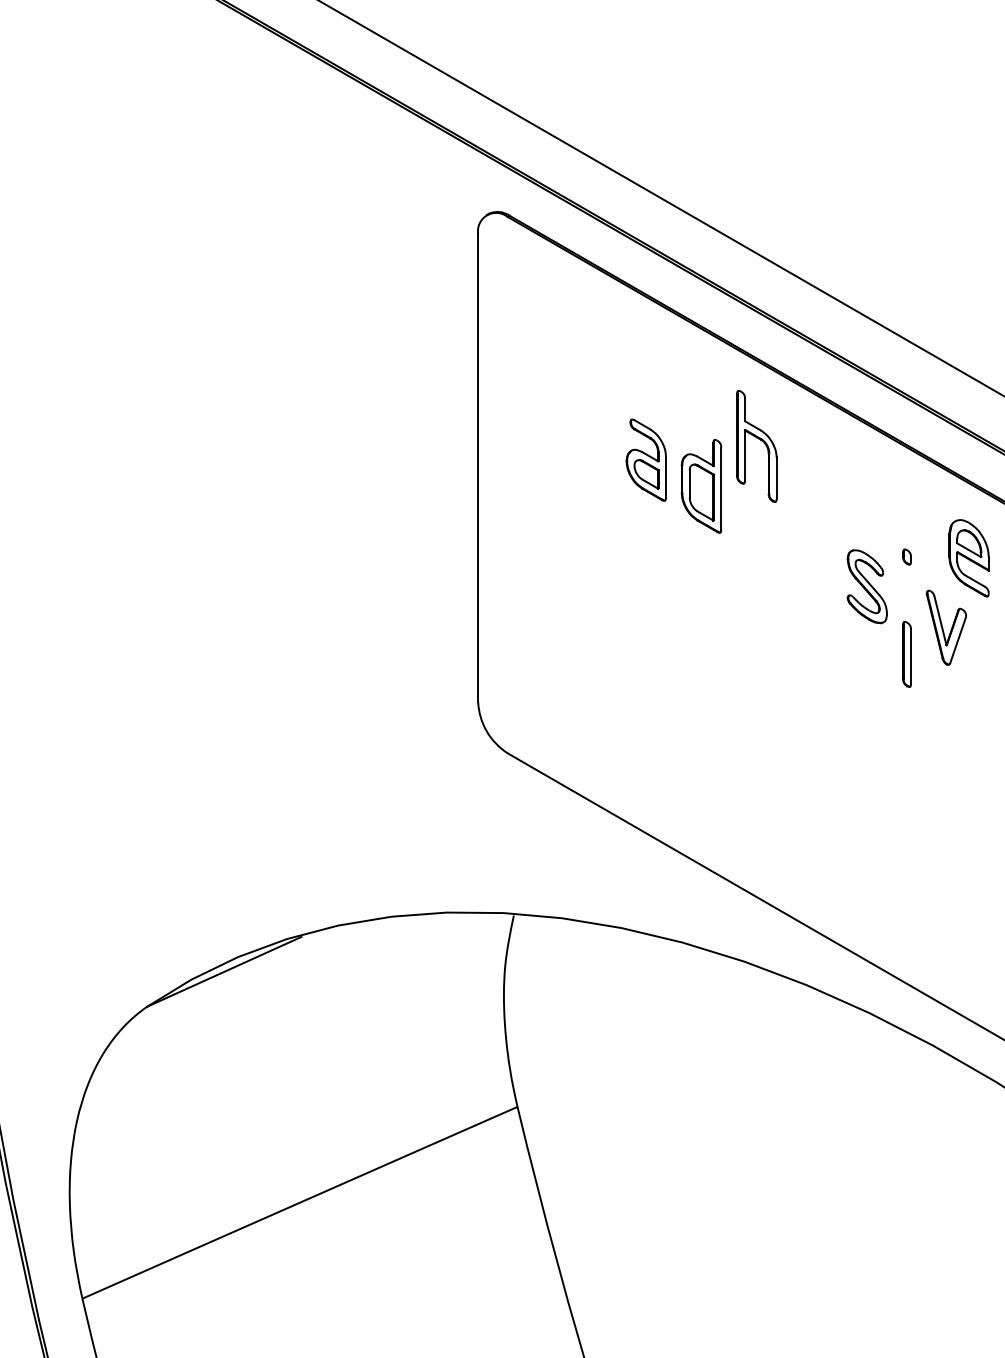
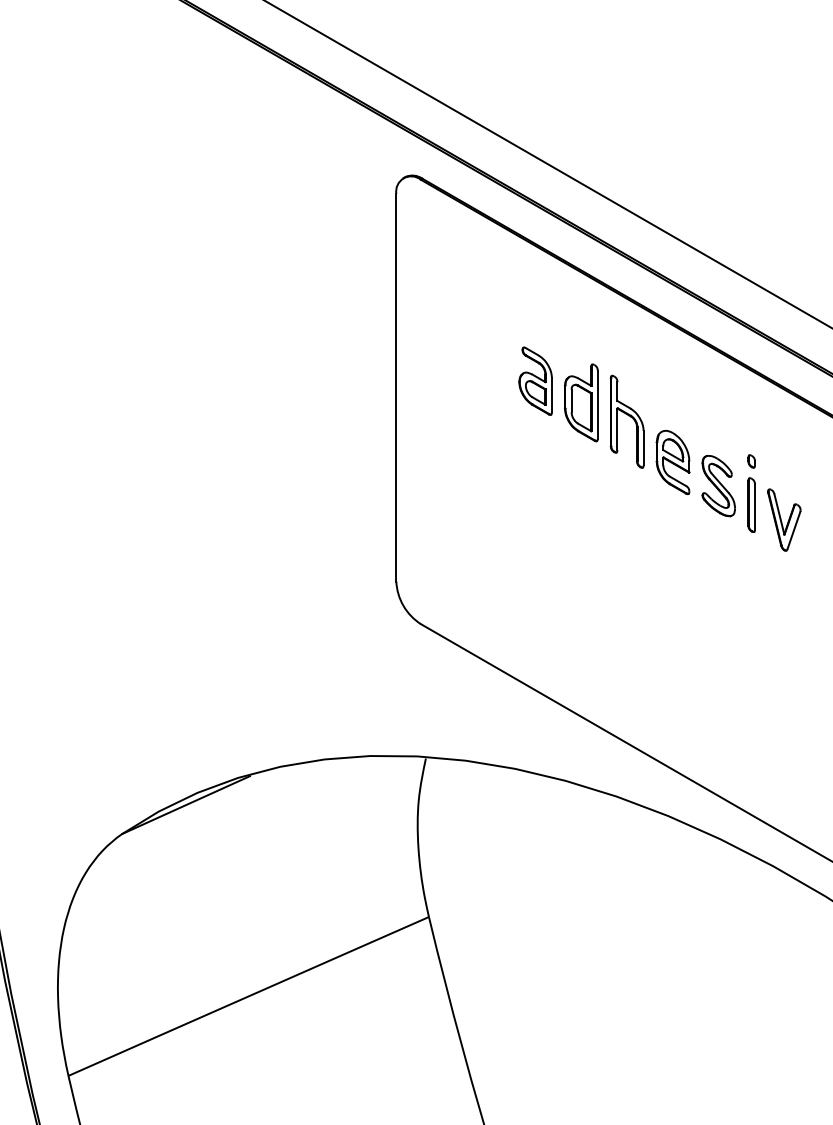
part: (755, 446) -> (626, 421), moved
part: (968, 558) -> (672, 462), moved
part: (906, 653) -> (751, 504), moved

